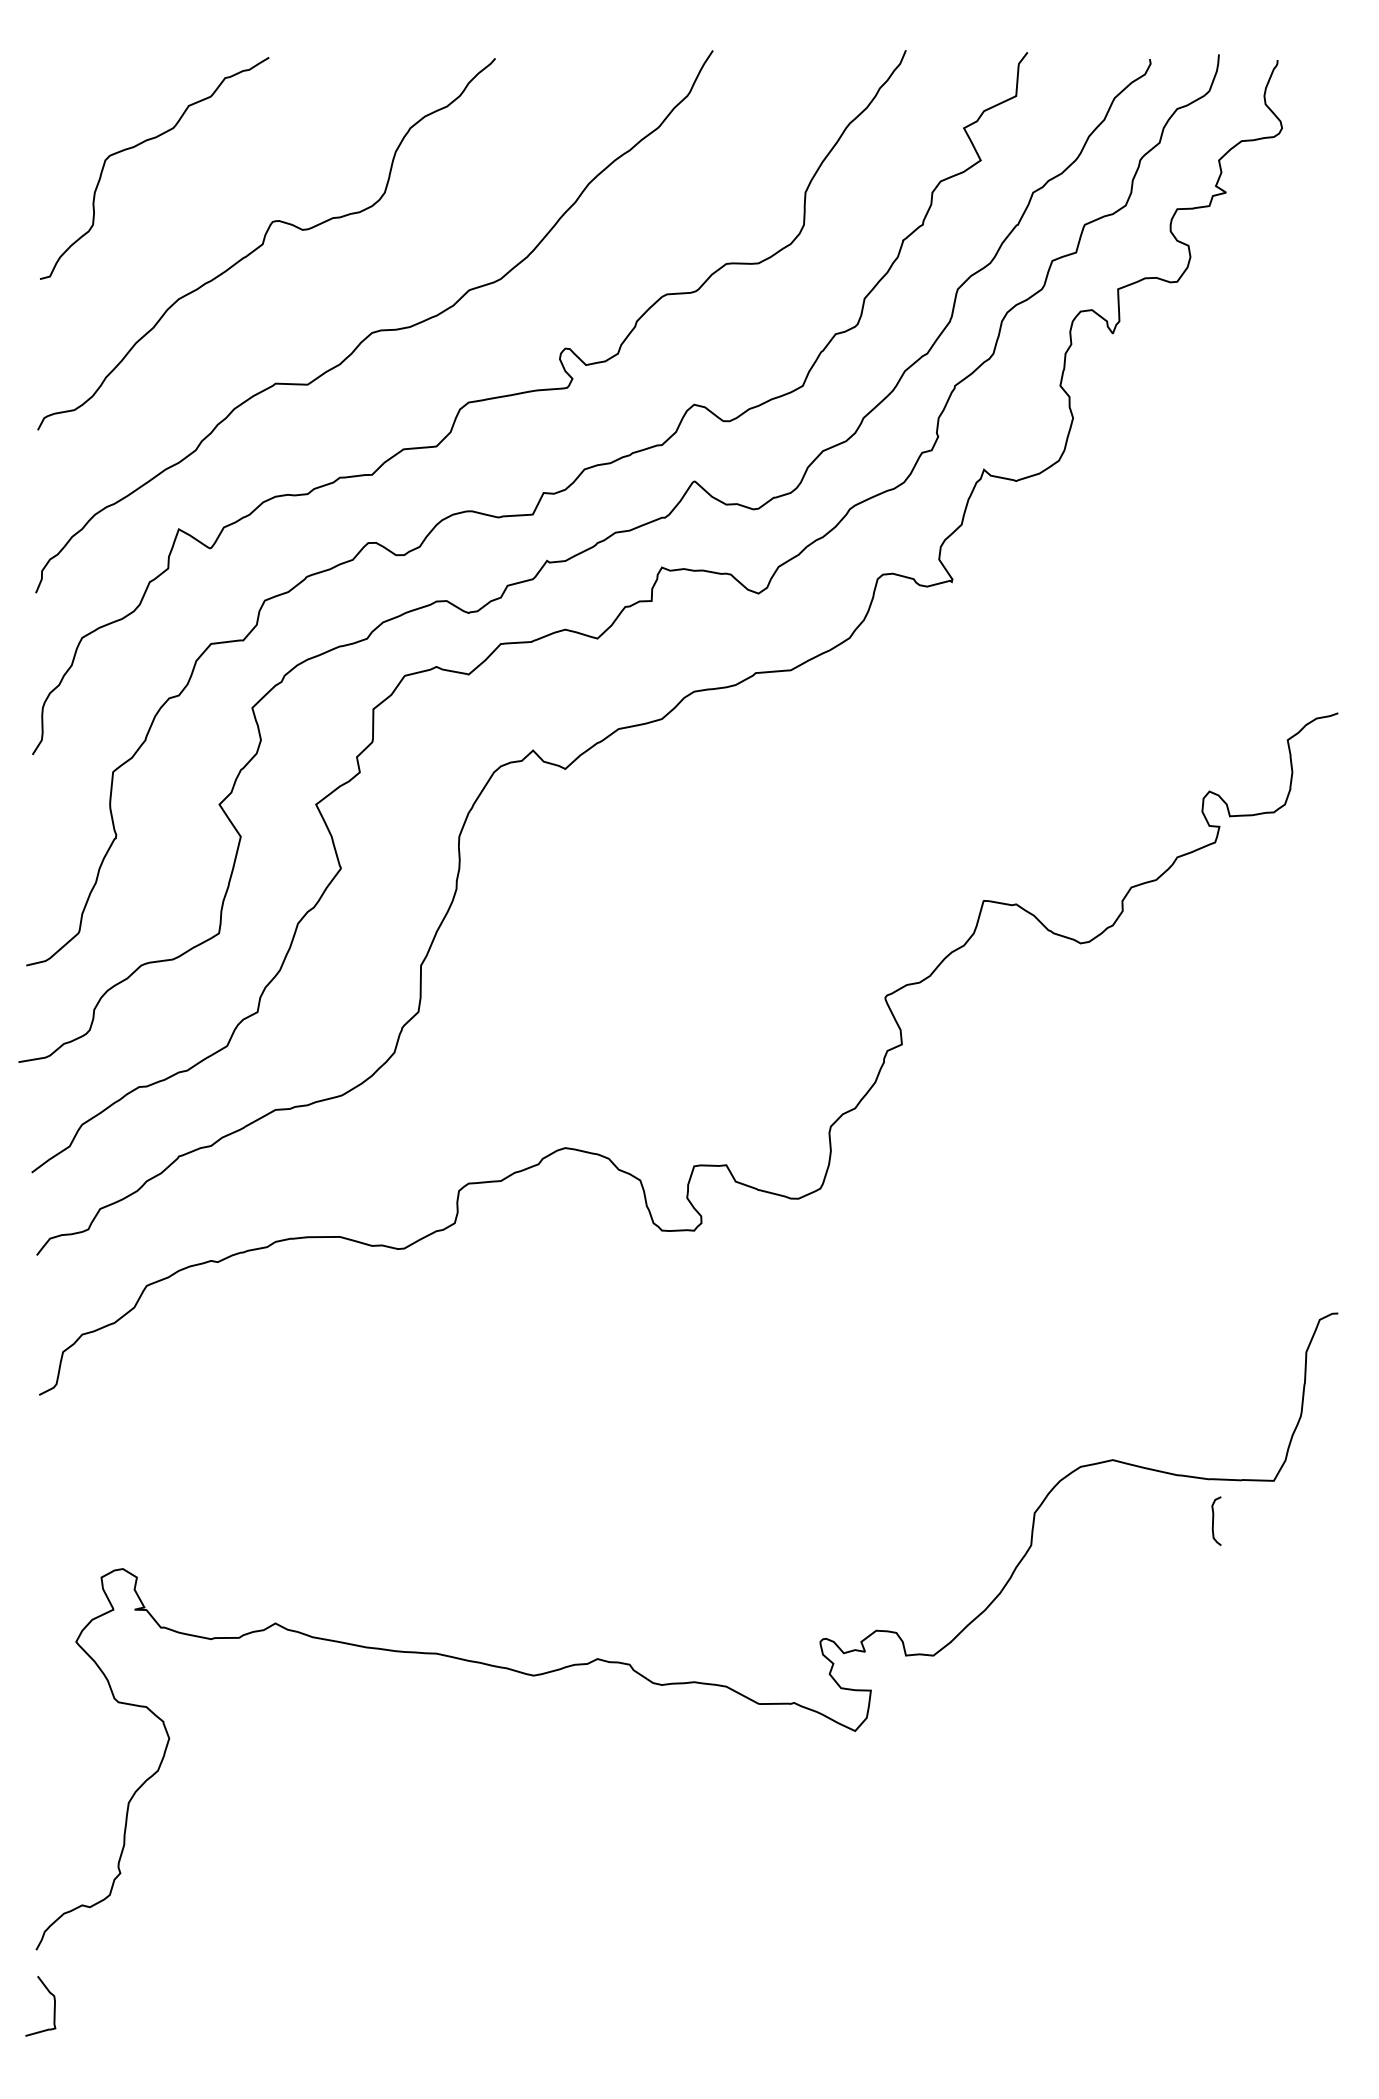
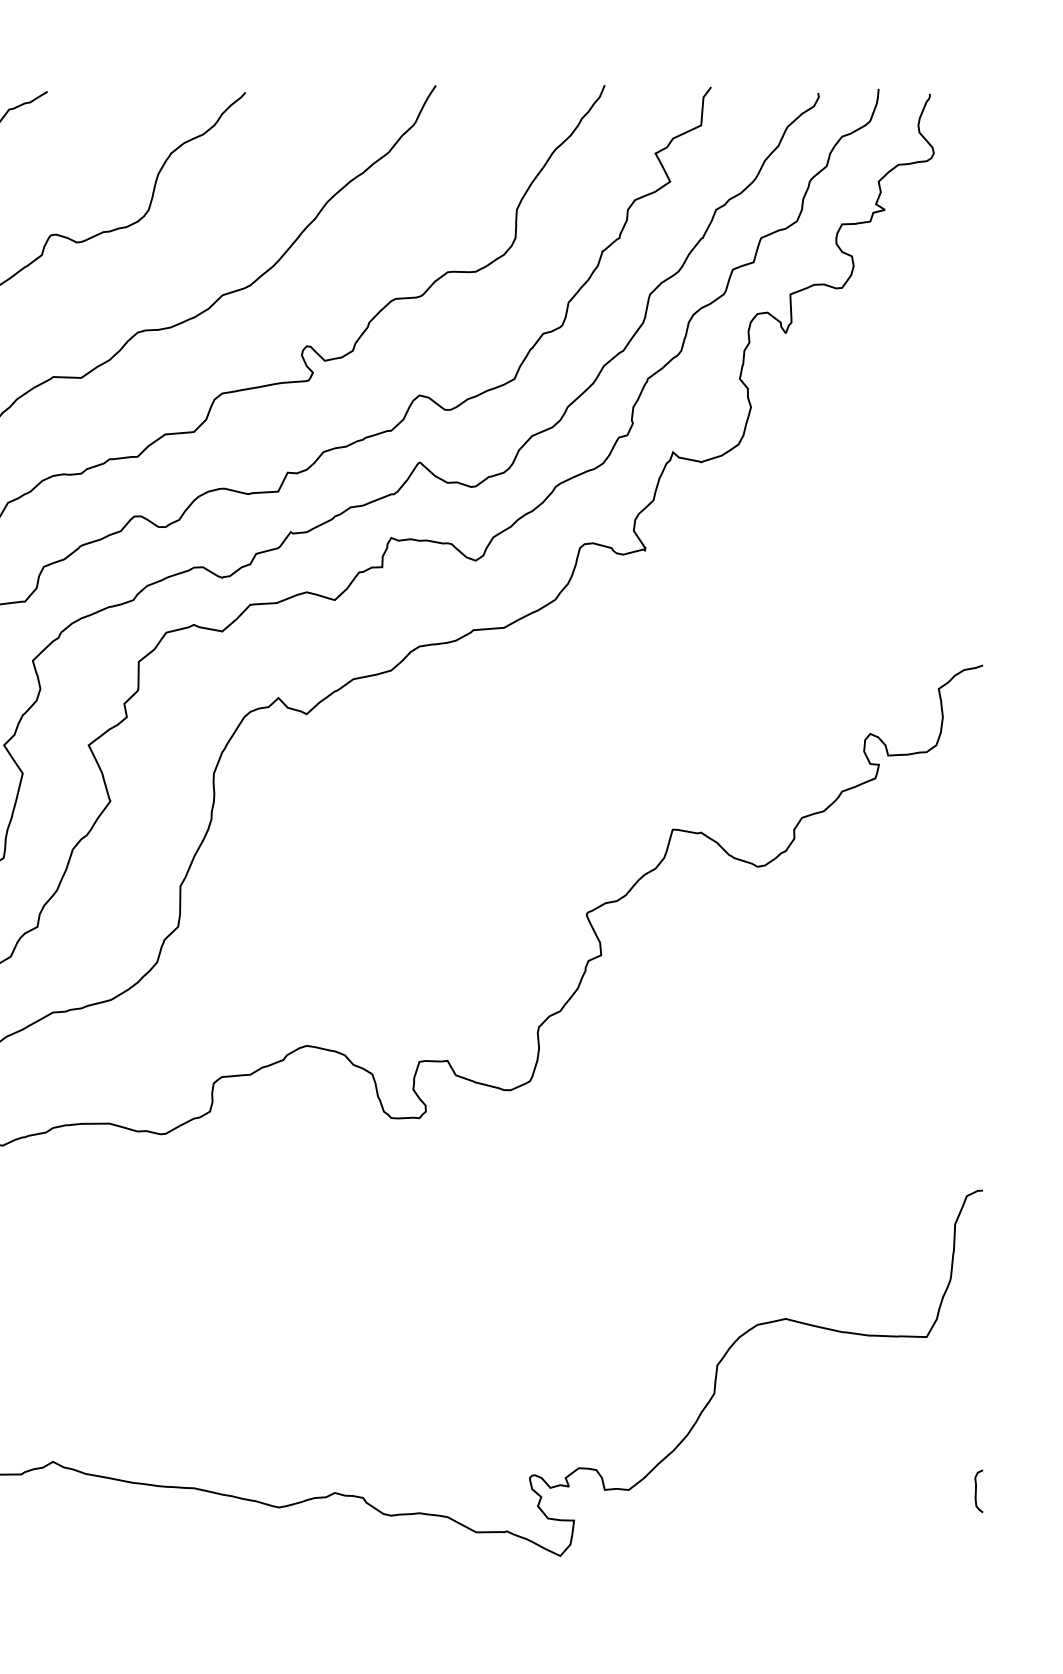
curve: (1214, 1518) -> (977, 1489), moved

